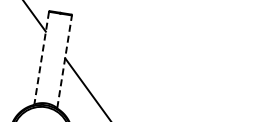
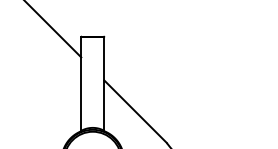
line: (41, 58) -> (81, 84), dashed -> solid
line: (64, 62) -> (104, 84), dashed -> solid

